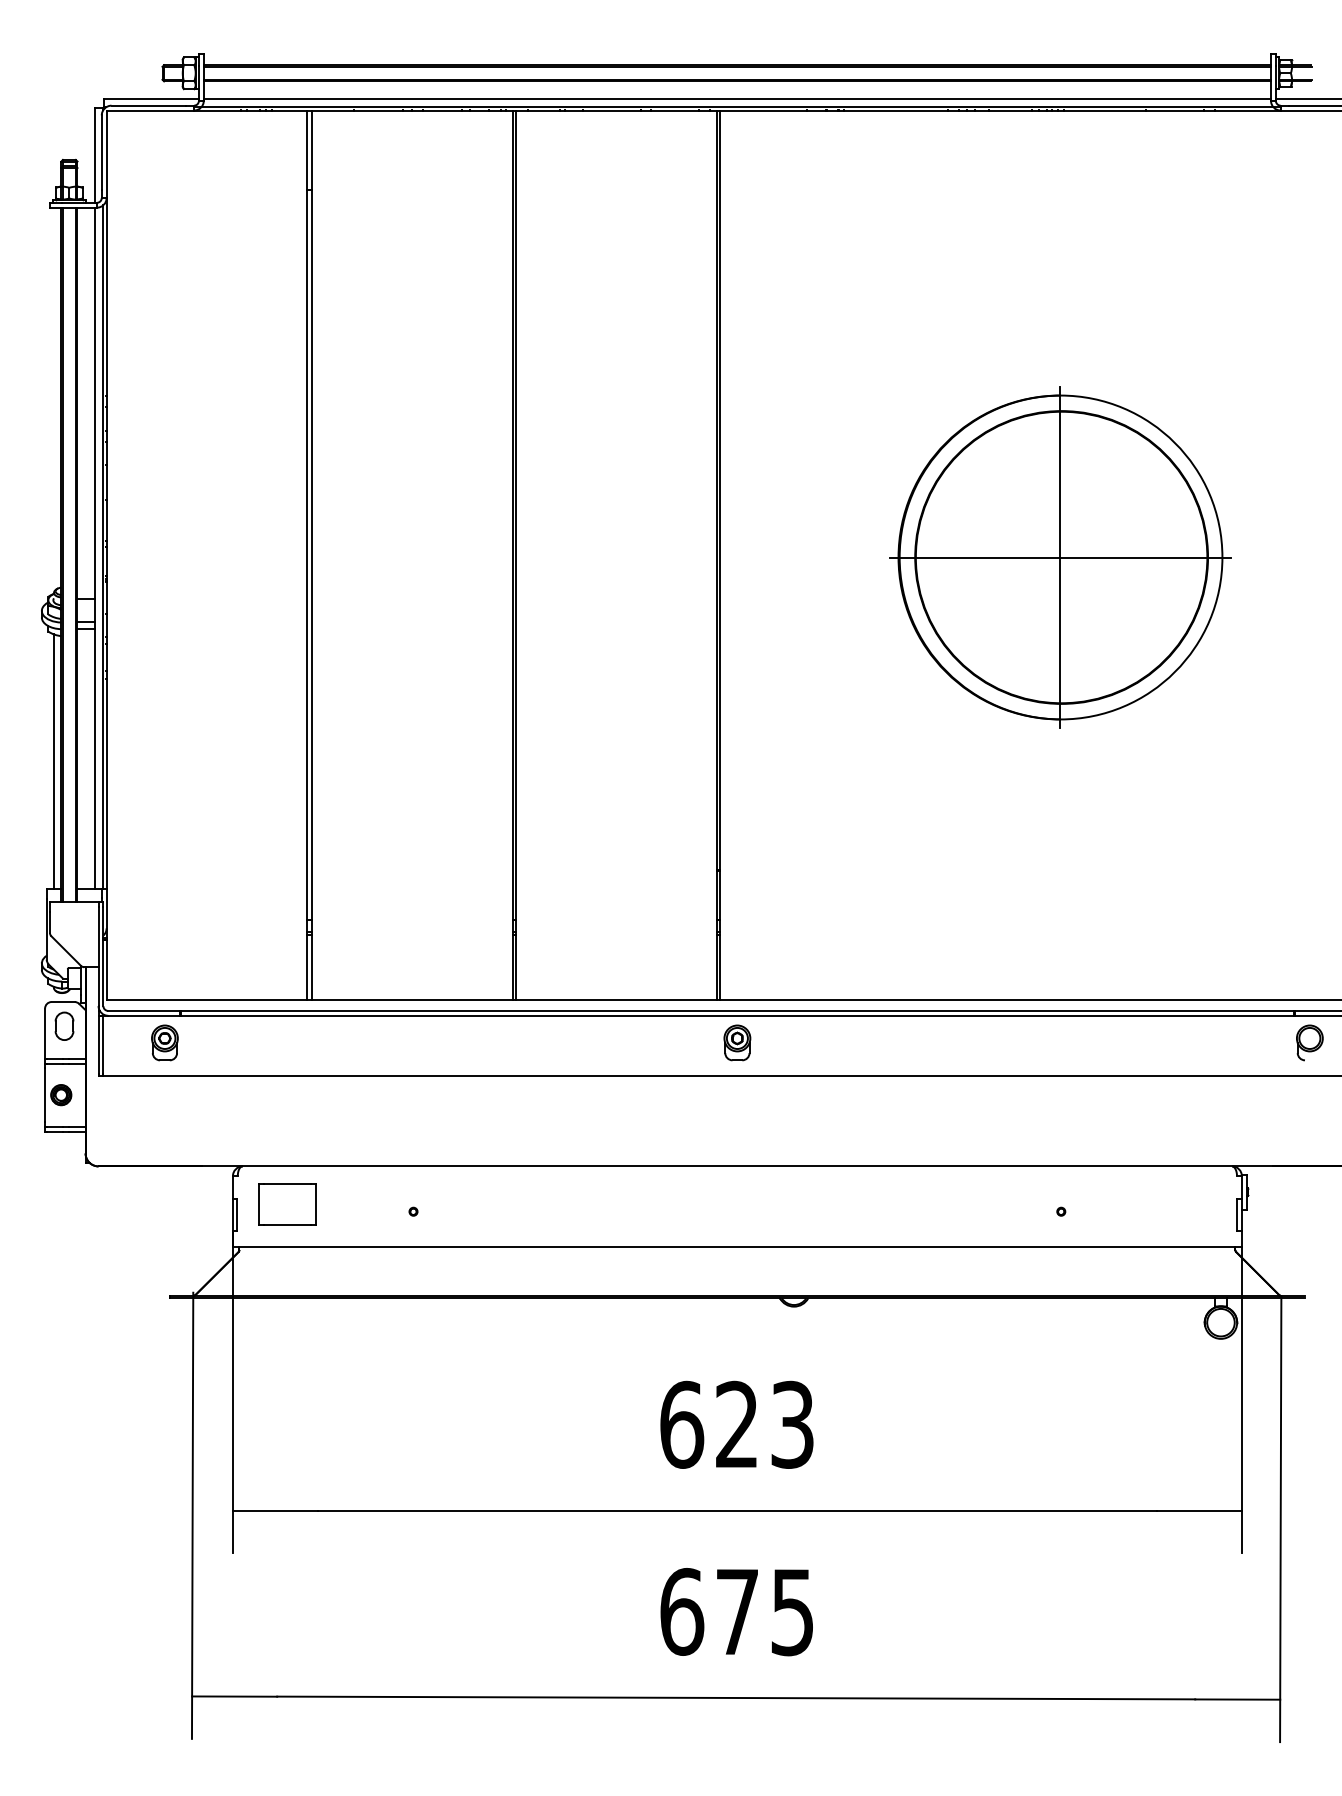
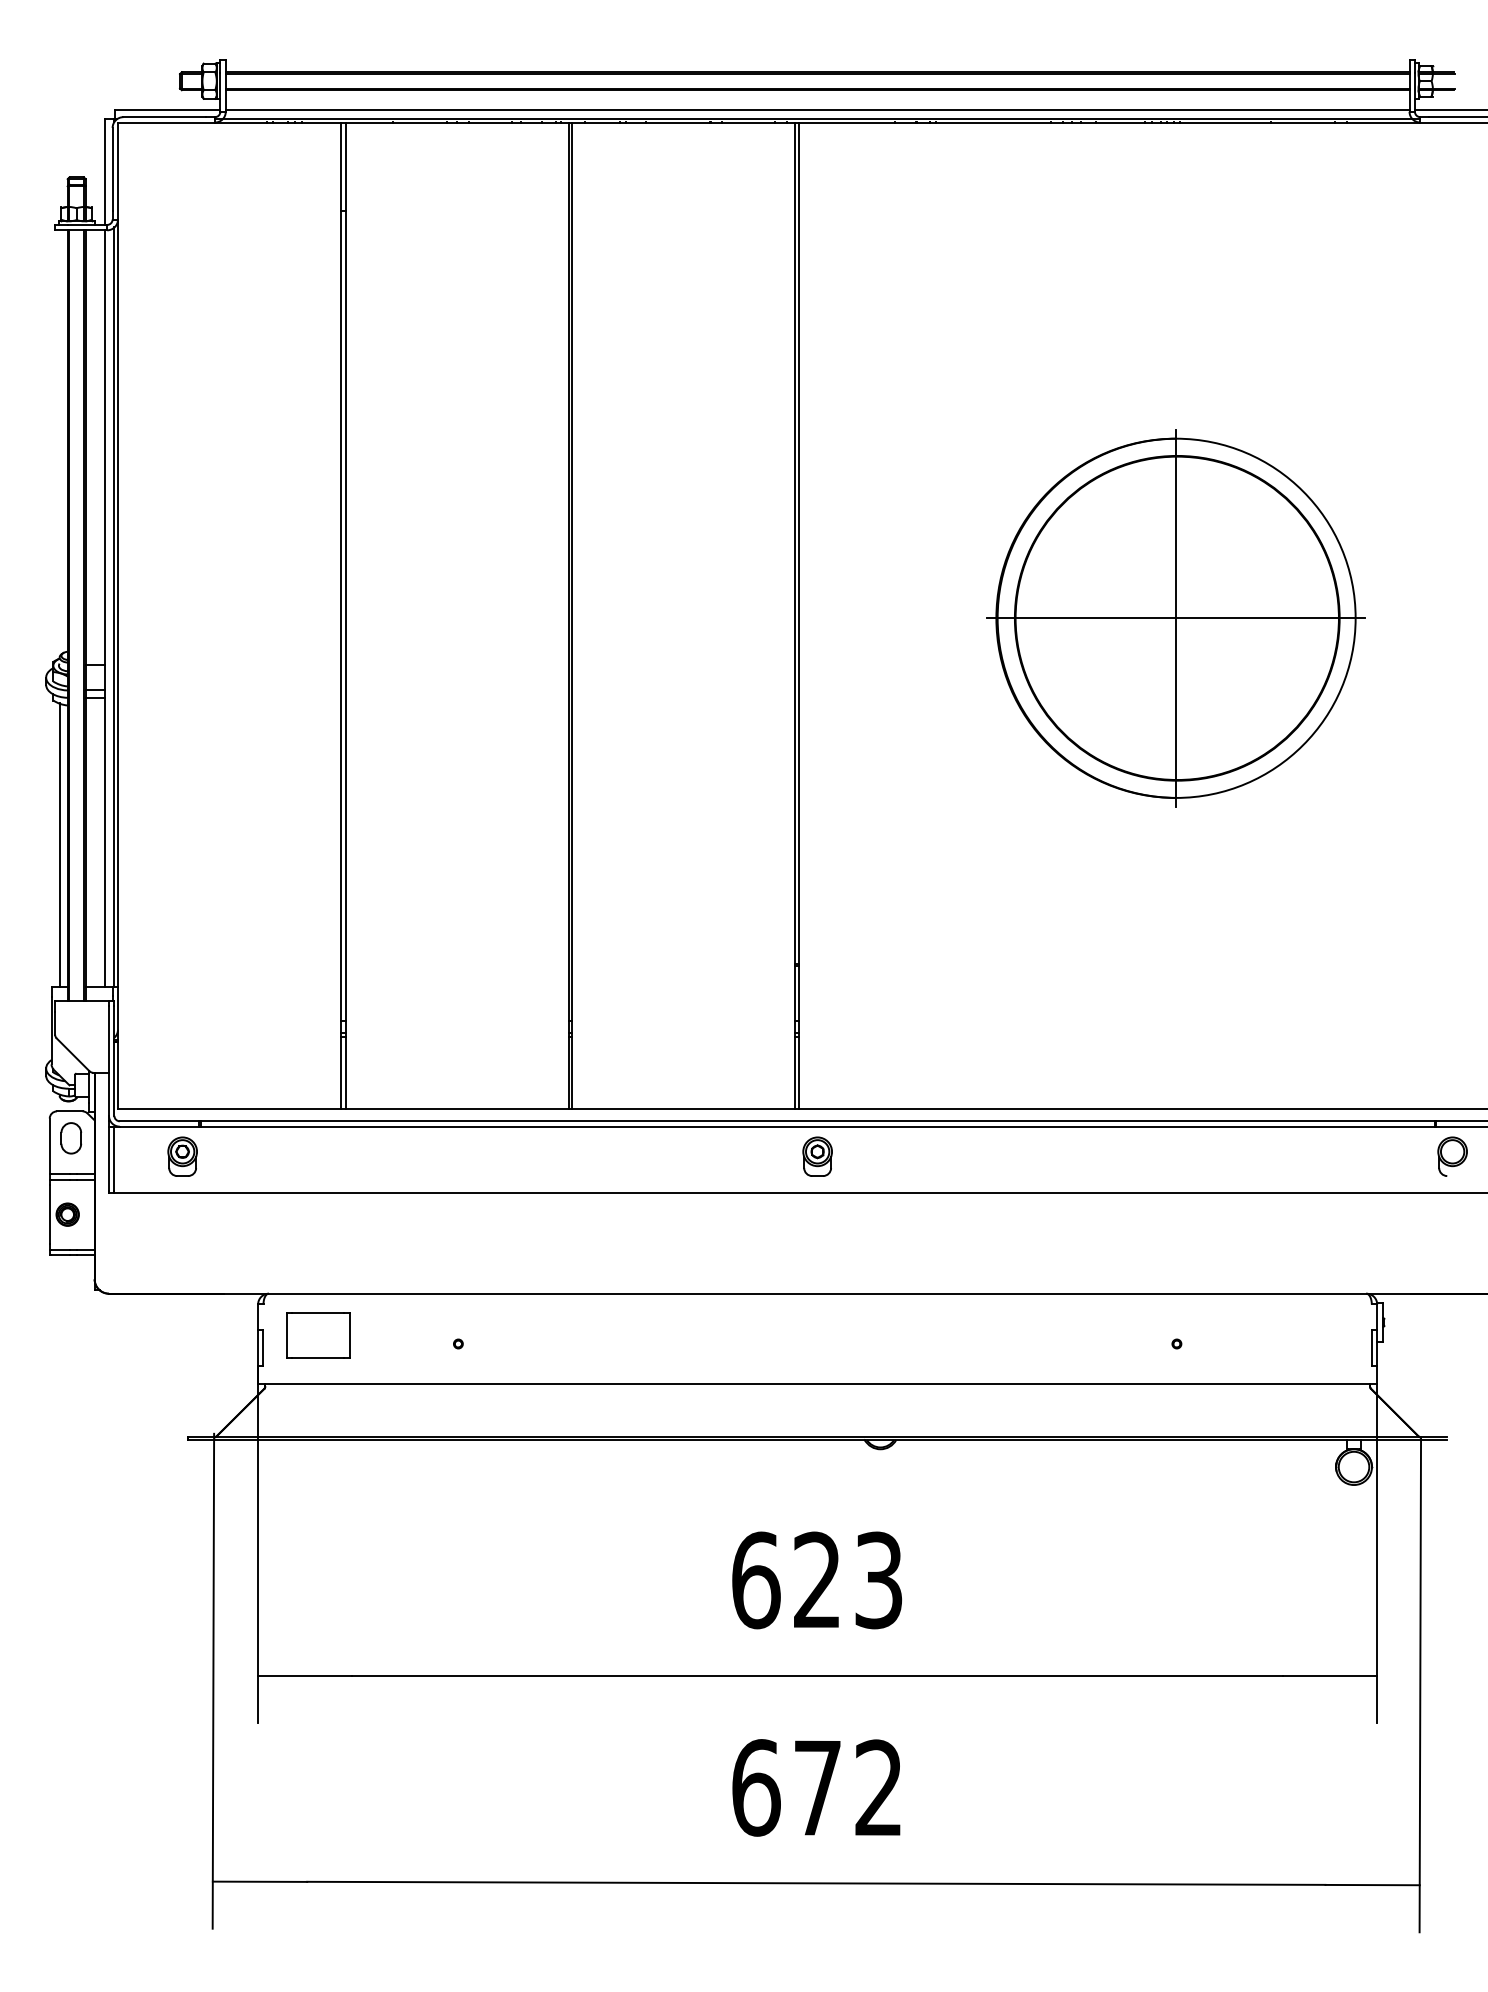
text: (791, 1612) -> (877, 1788), 675 -> 672

